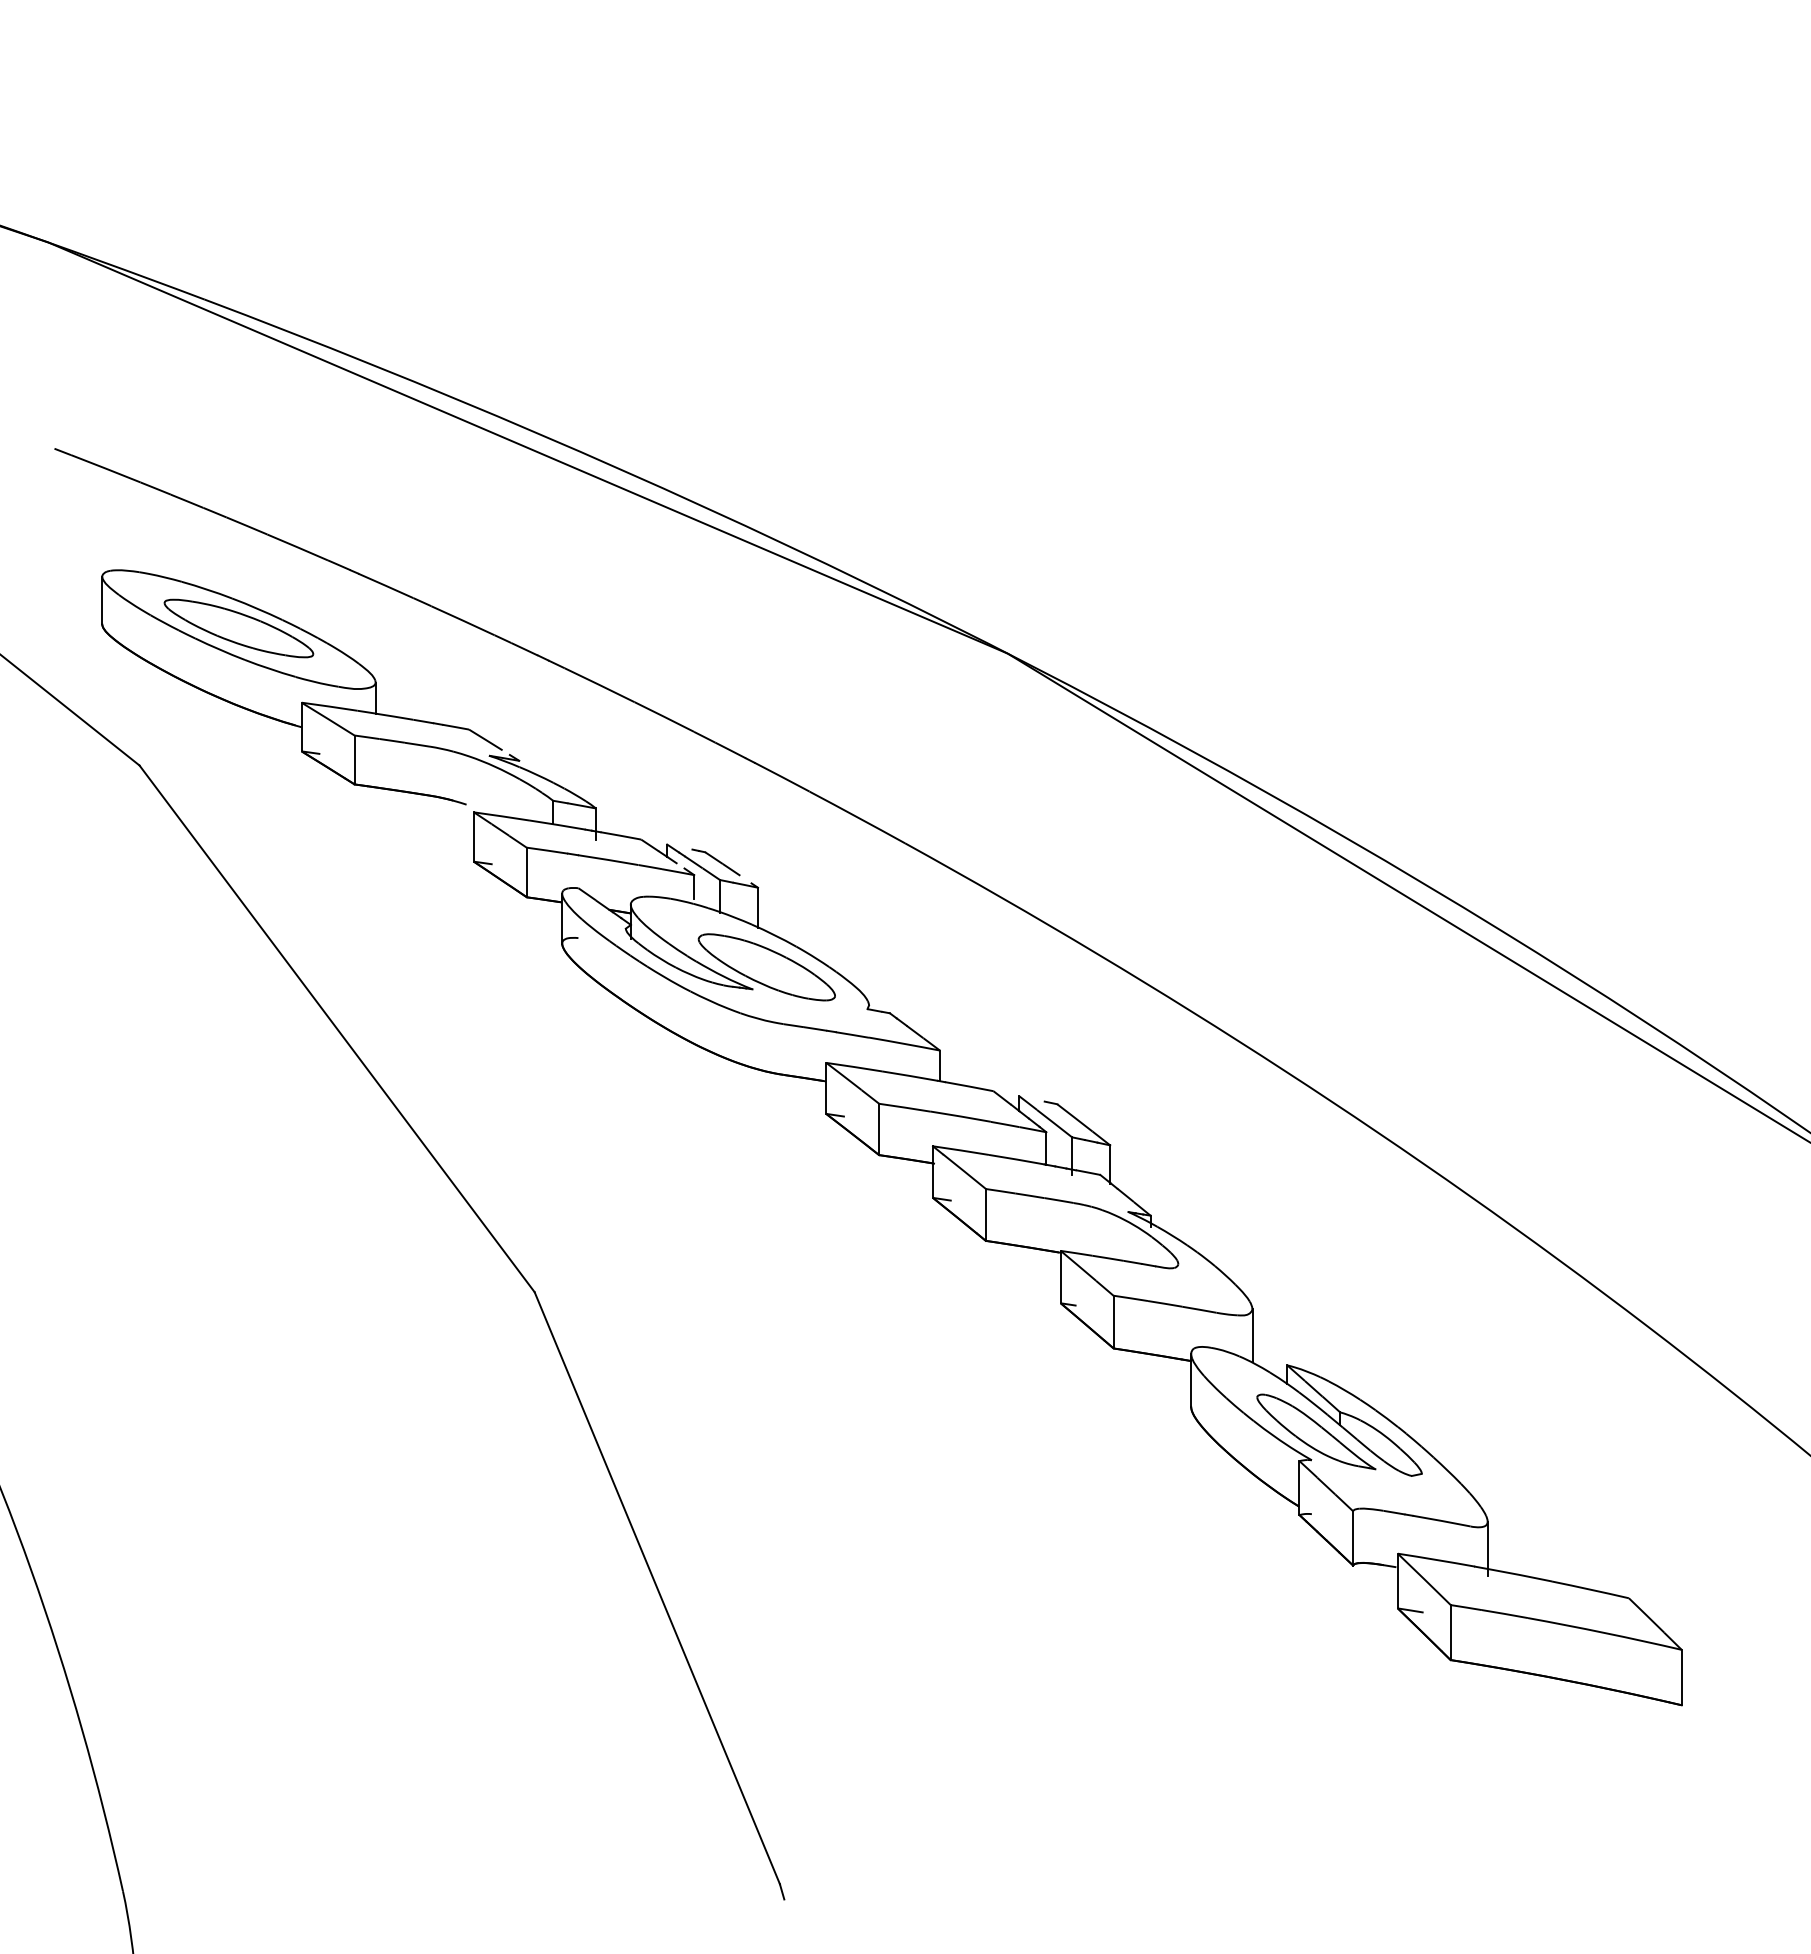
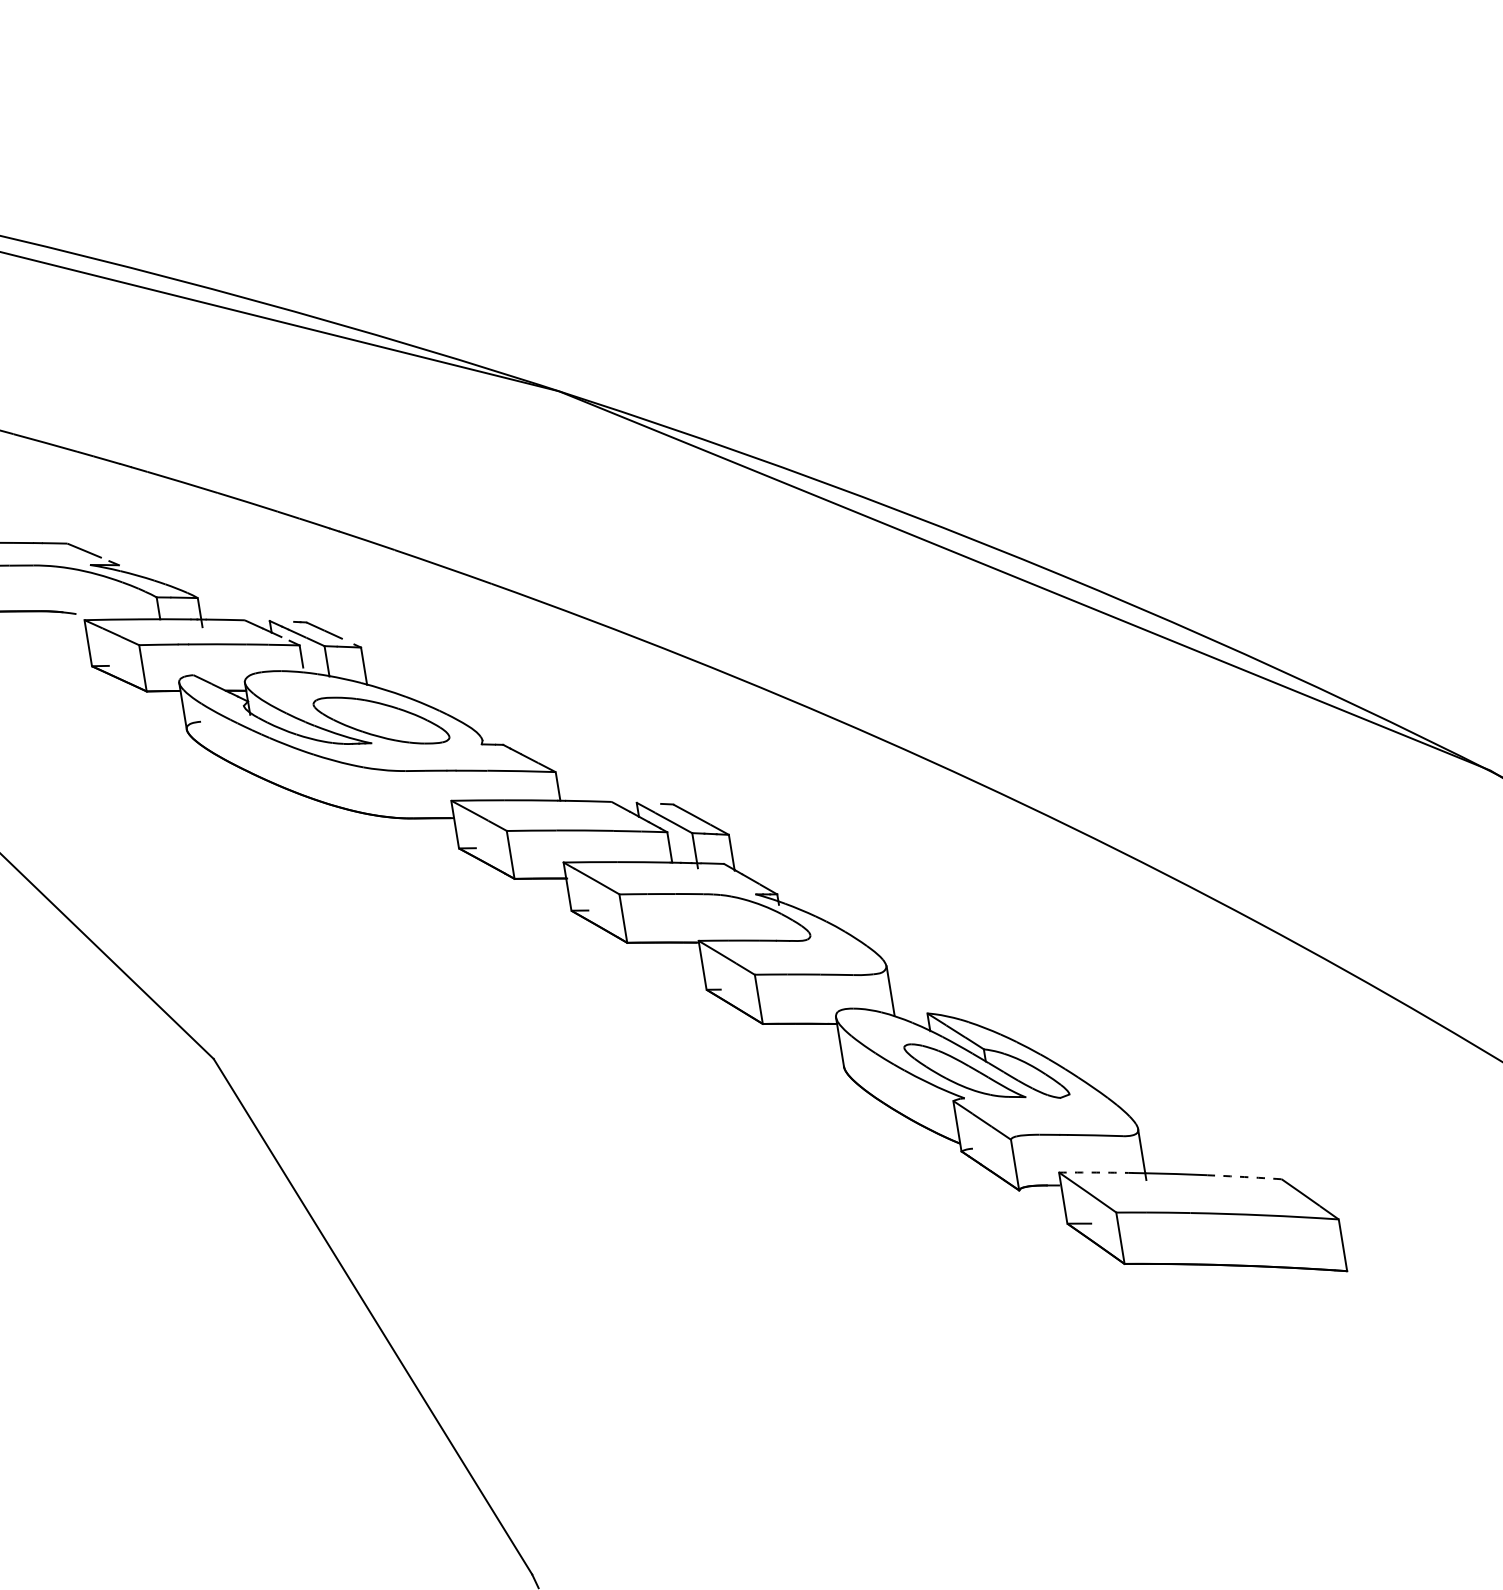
arc: (1436, 1559) -> (1096, 1172), solid -> dashed
arc: (1590, 1589) -> (1244, 1176), solid -> dashed

